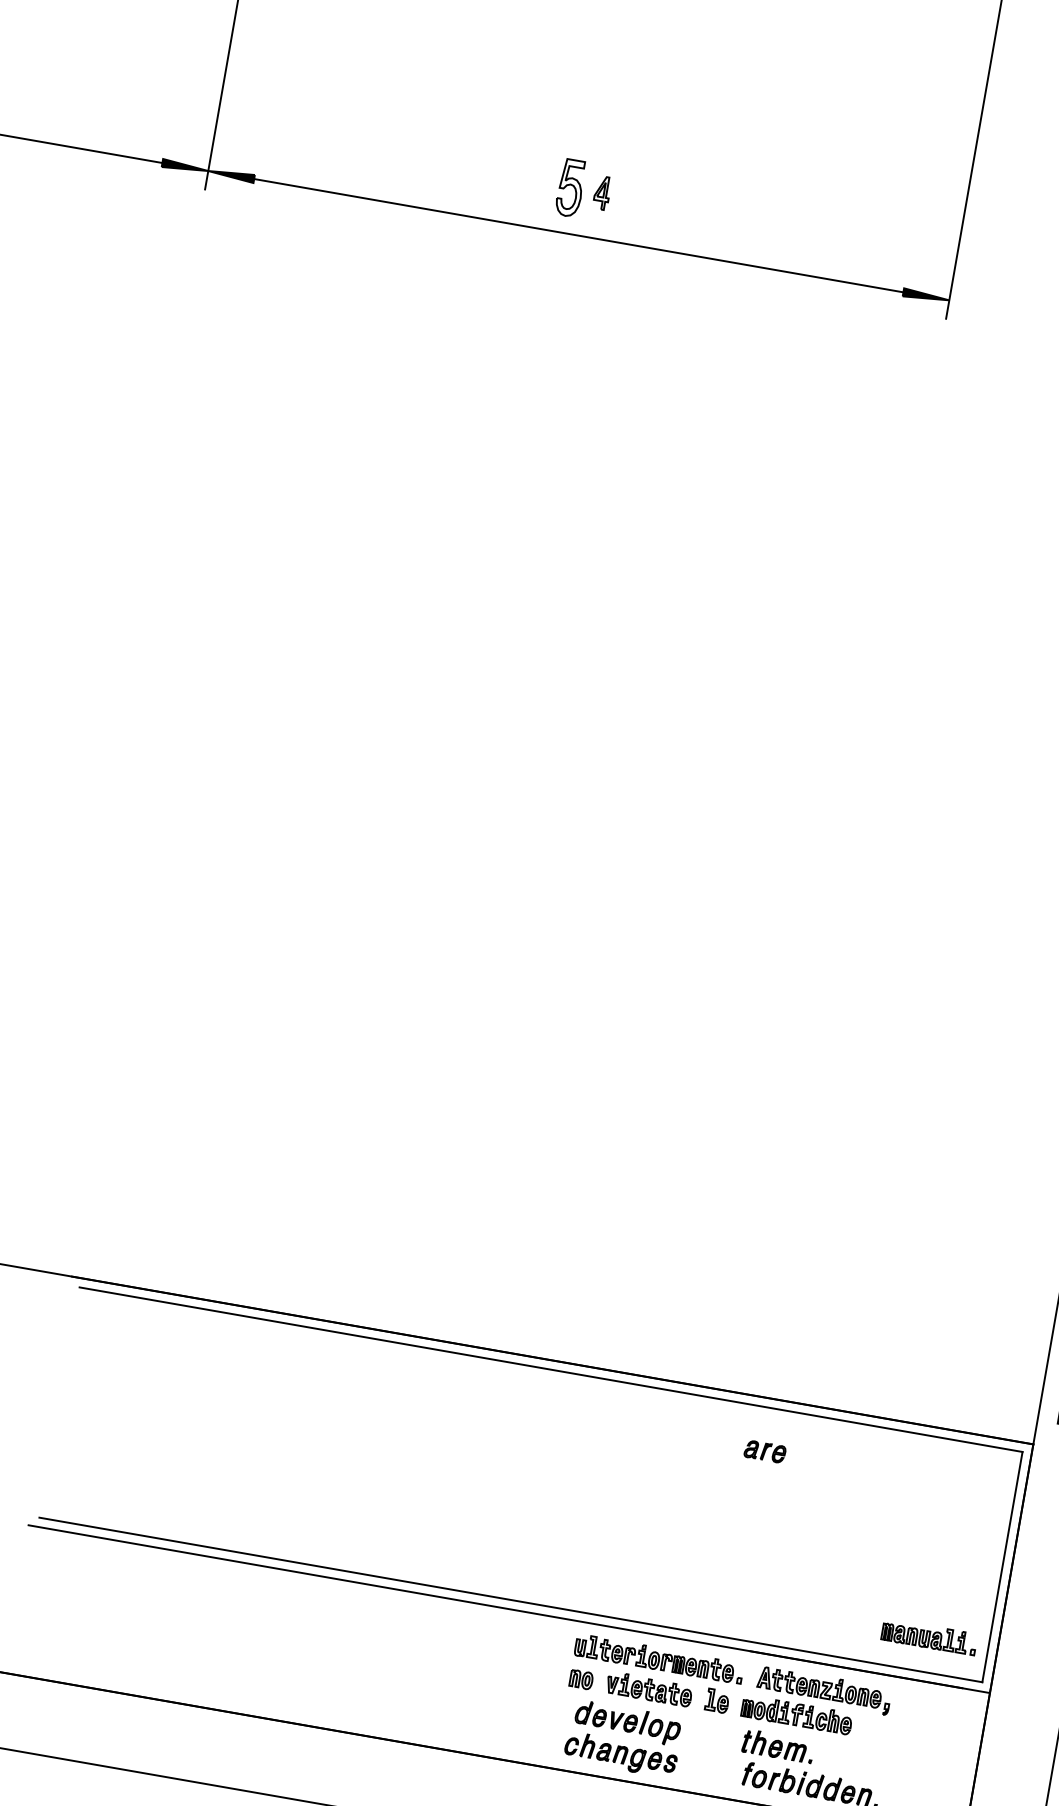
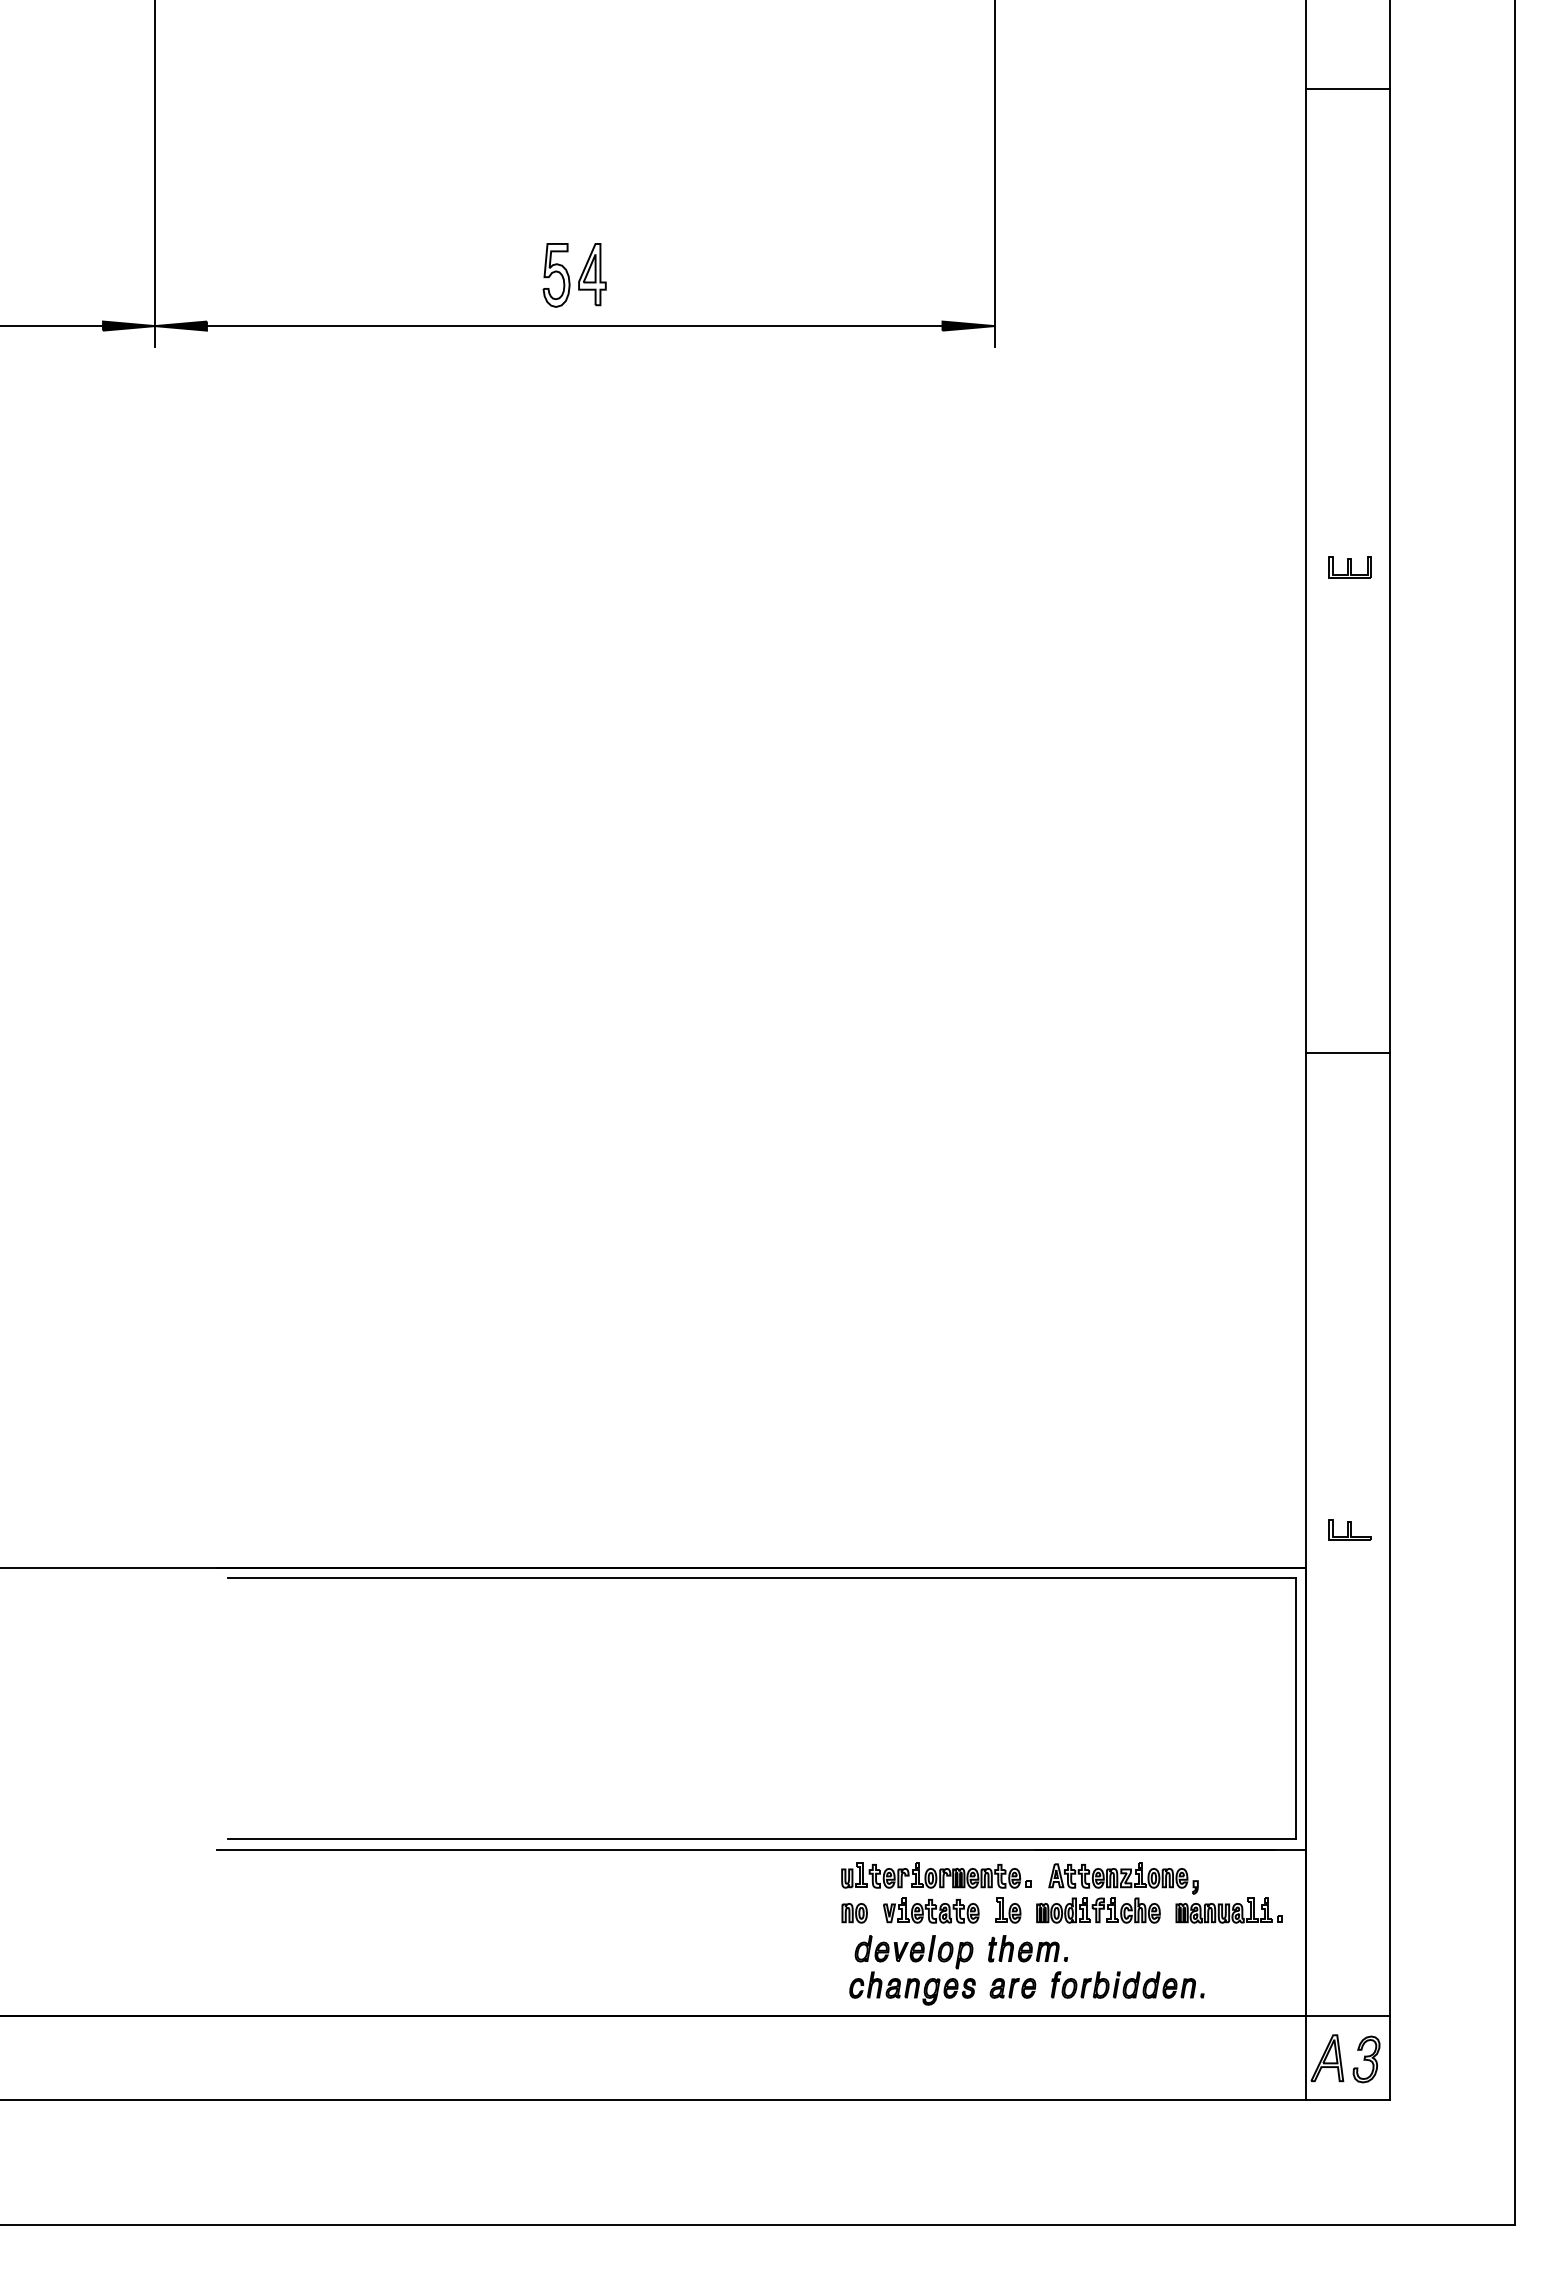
part: (602, 192) -> (592, 274), size x1.67
part: (764, 1451) -> (1012, 1988), moved
part: (928, 1636) -> (1228, 1910), moved
part: (778, 1746) -> (1028, 1948), moved

